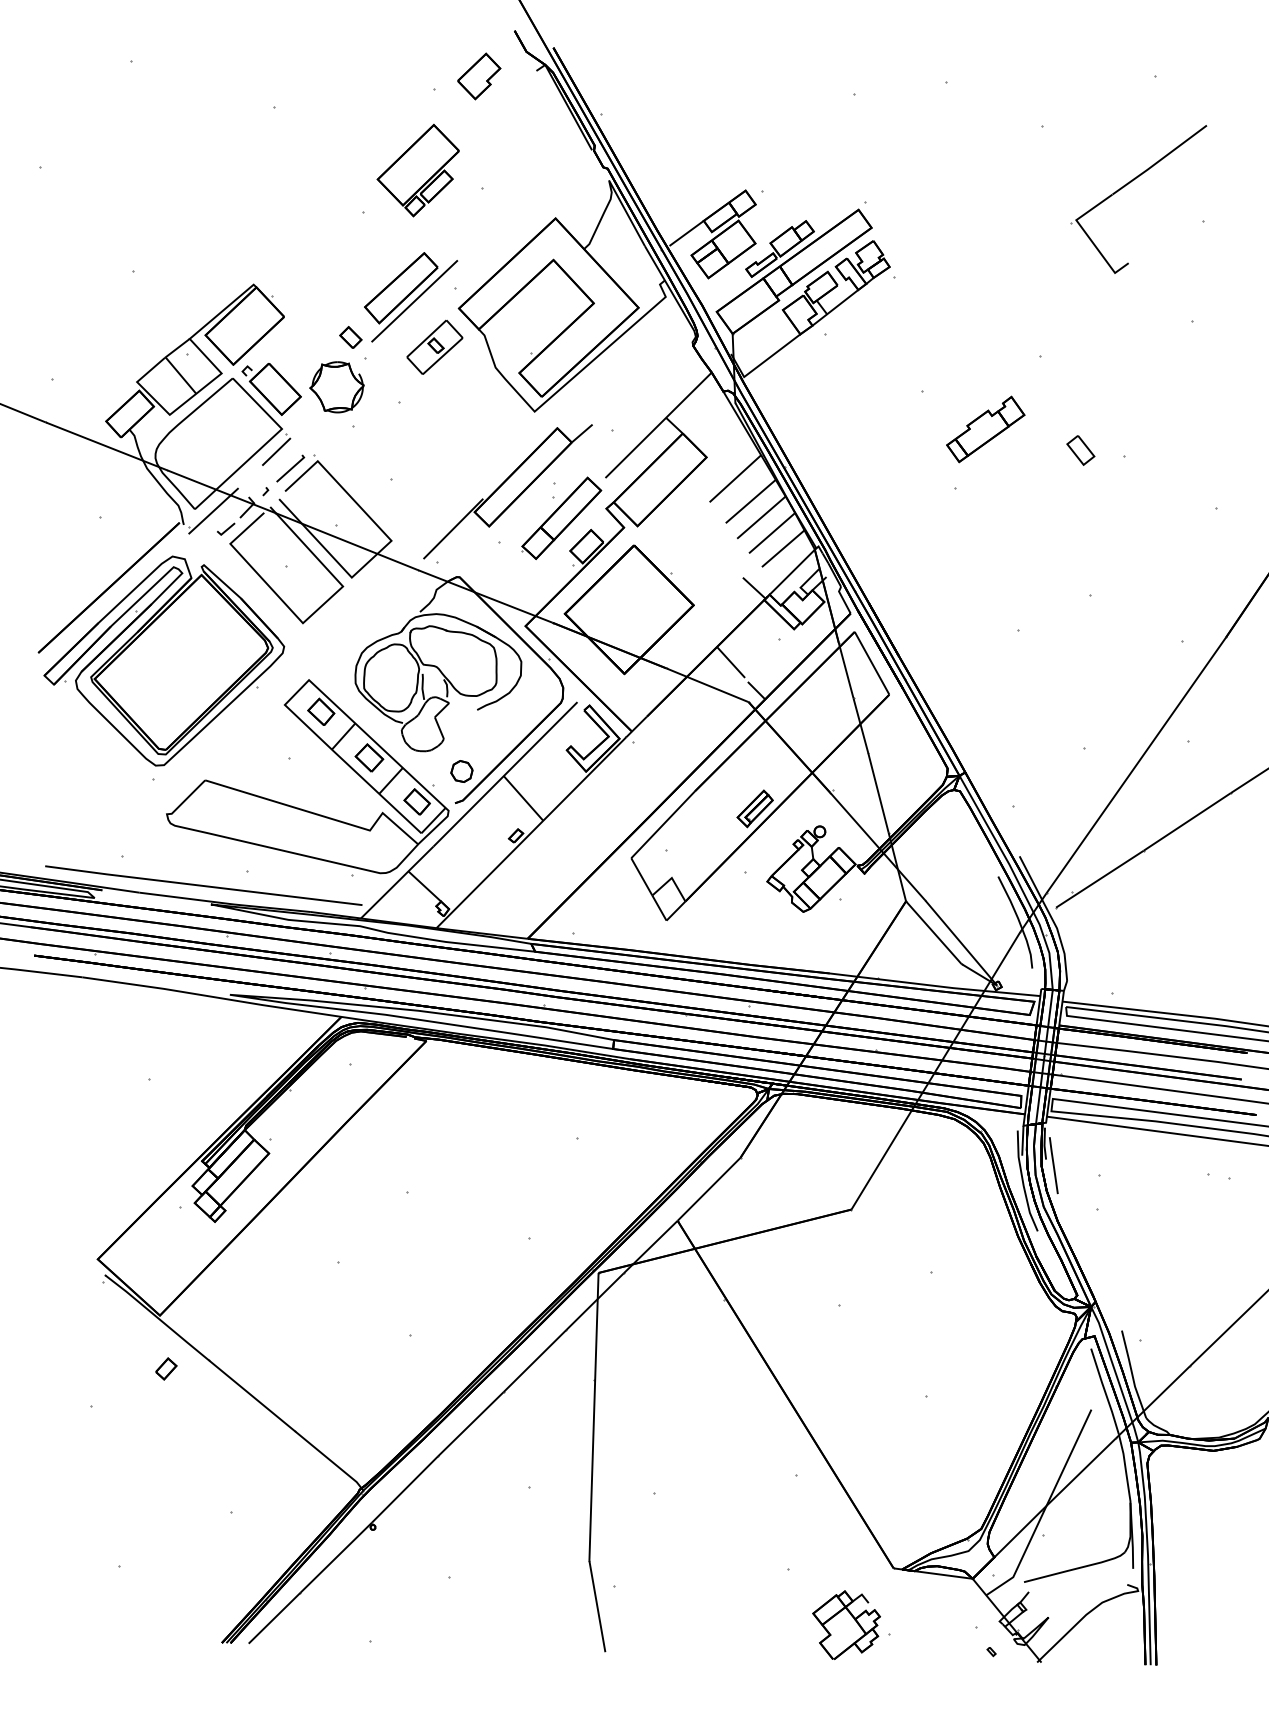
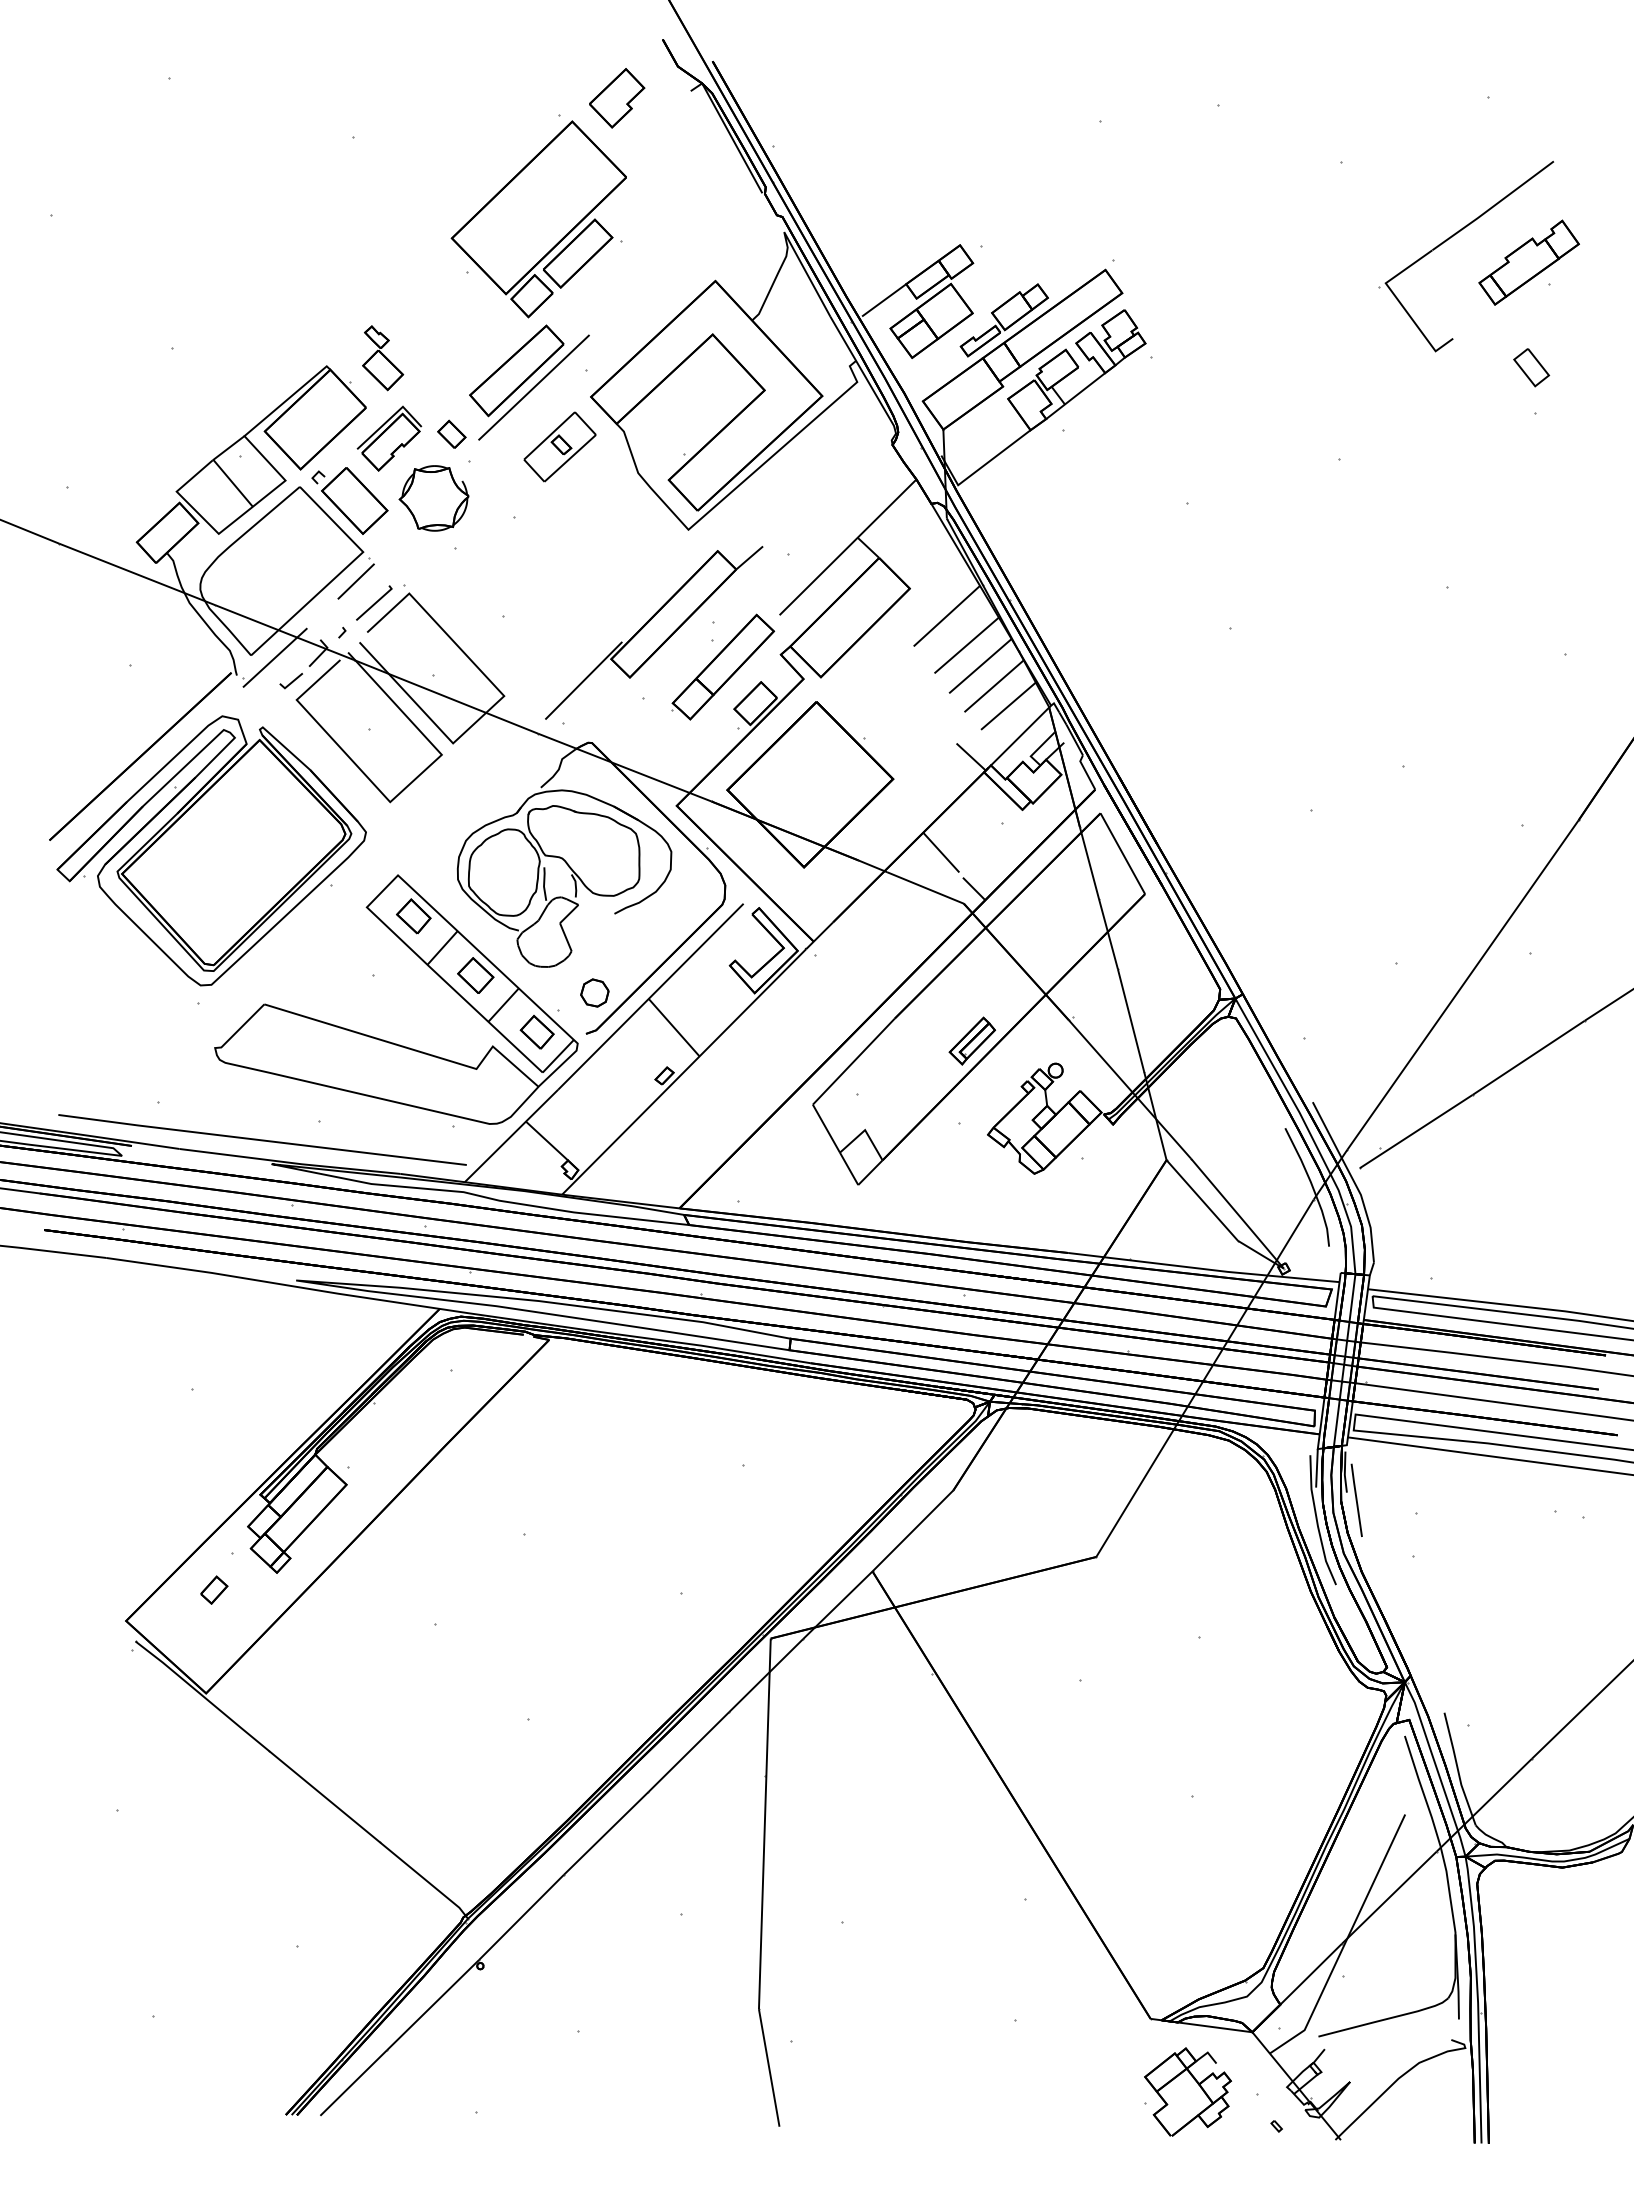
part: (418, 170) -> (538, 219), size x1.67
part: (297, 278) -> (383, 358), added
part: (302, 340) -> (389, 438), added
part: (985, 429) -> (1528, 262), moved
part: (1080, 450) -> (1531, 367), moved
part: (166, 1368) -> (214, 1589), moved
part: (846, 1624) -> (1187, 2091), moved

